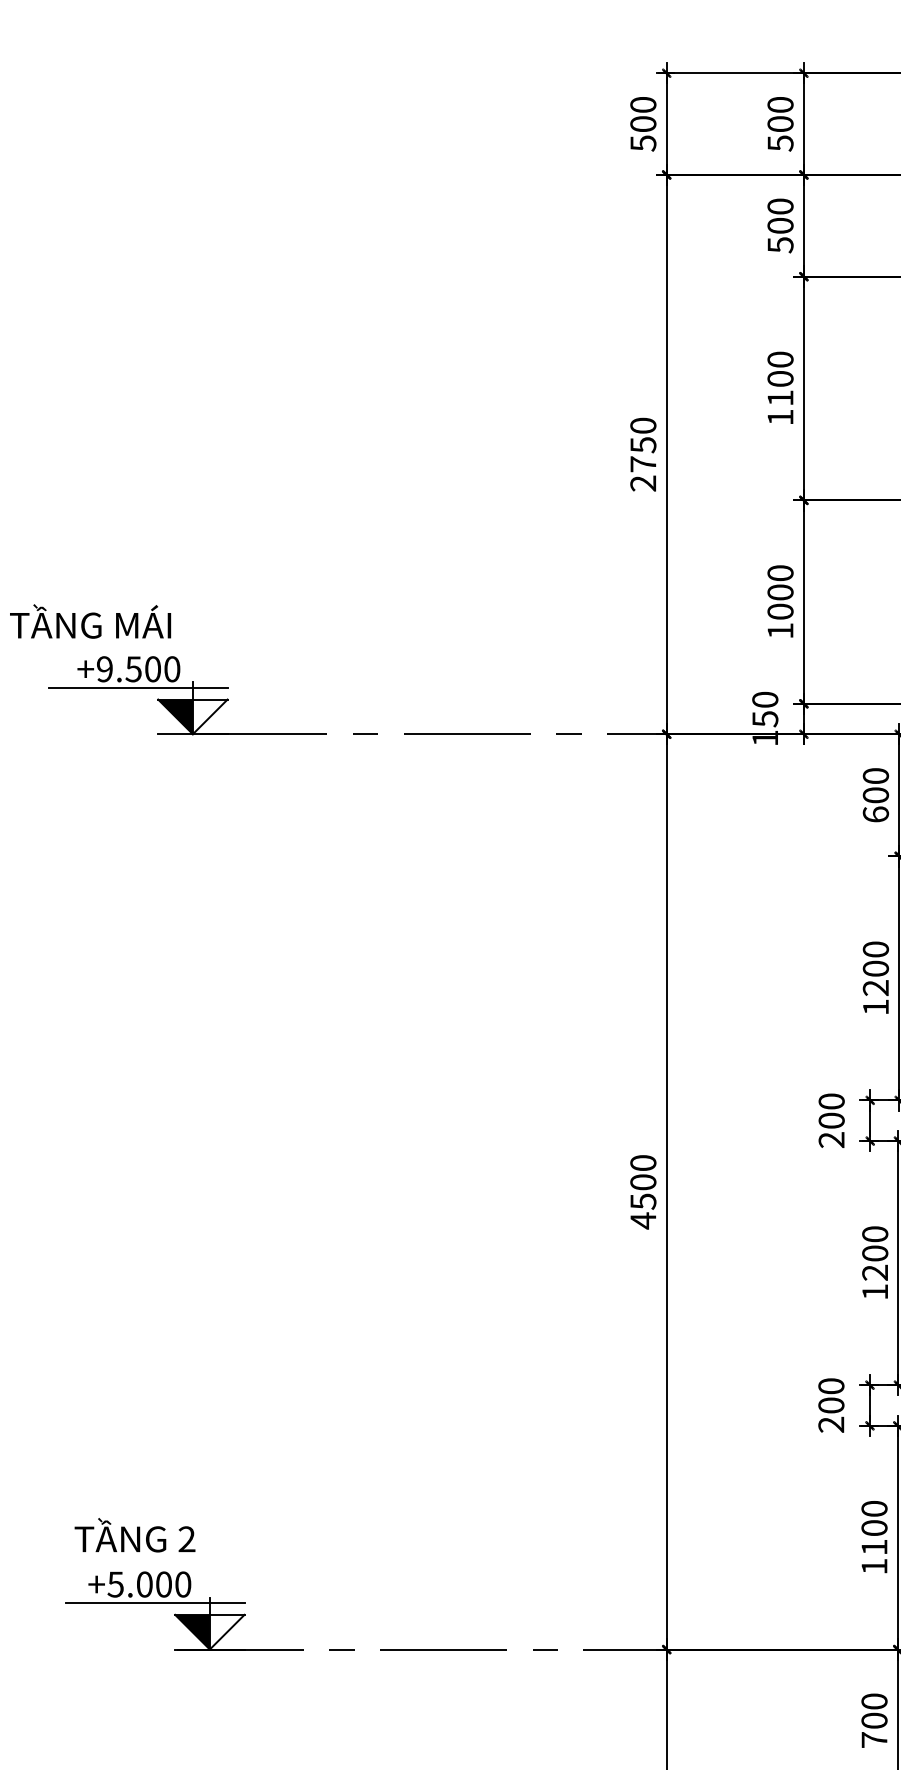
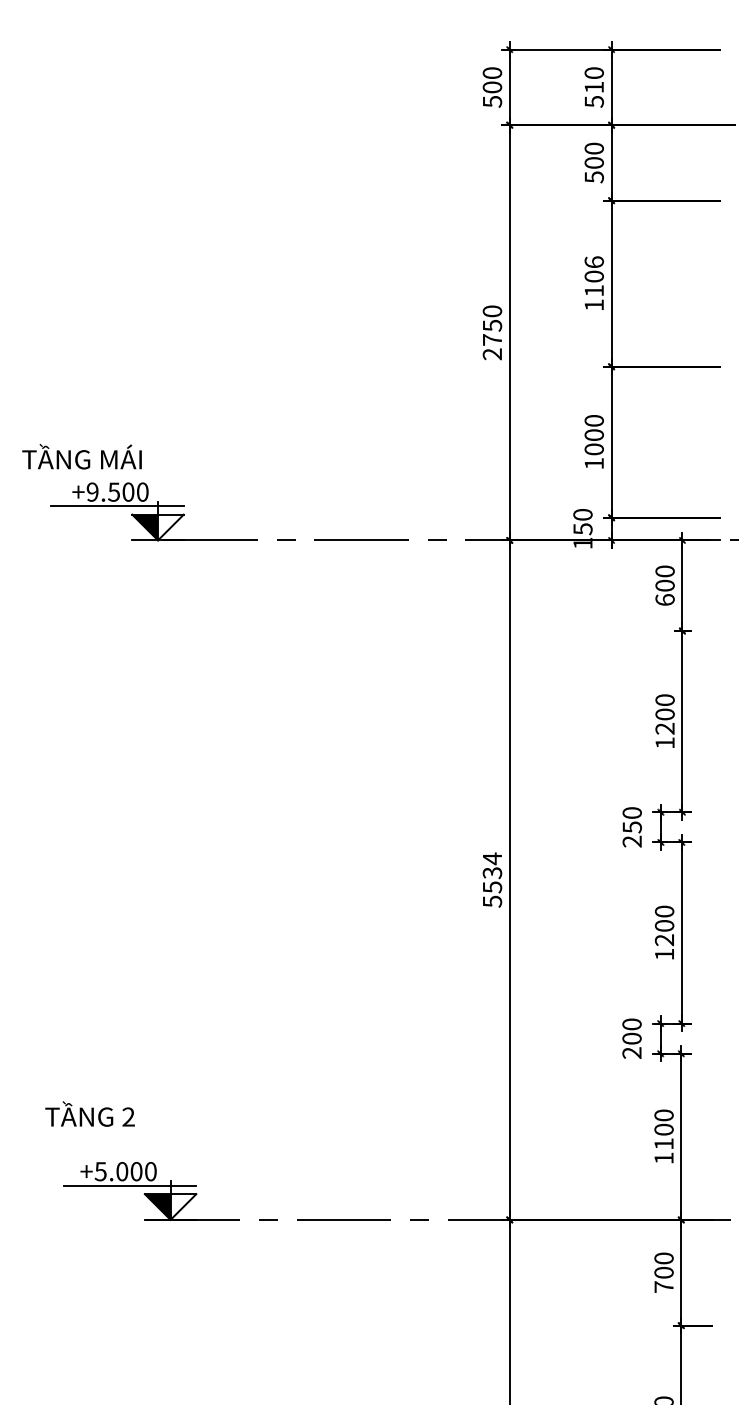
text: (779, 124) -> (593, 87), 500 -> 510
text: (779, 359) -> (593, 262), 1100 -> 1106
text: (830, 1120) -> (631, 827), 200 -> 250
text: (643, 1192) -> (492, 880), 4500 -> 5534
text: (134, 1534) -> (89, 1113), moved

